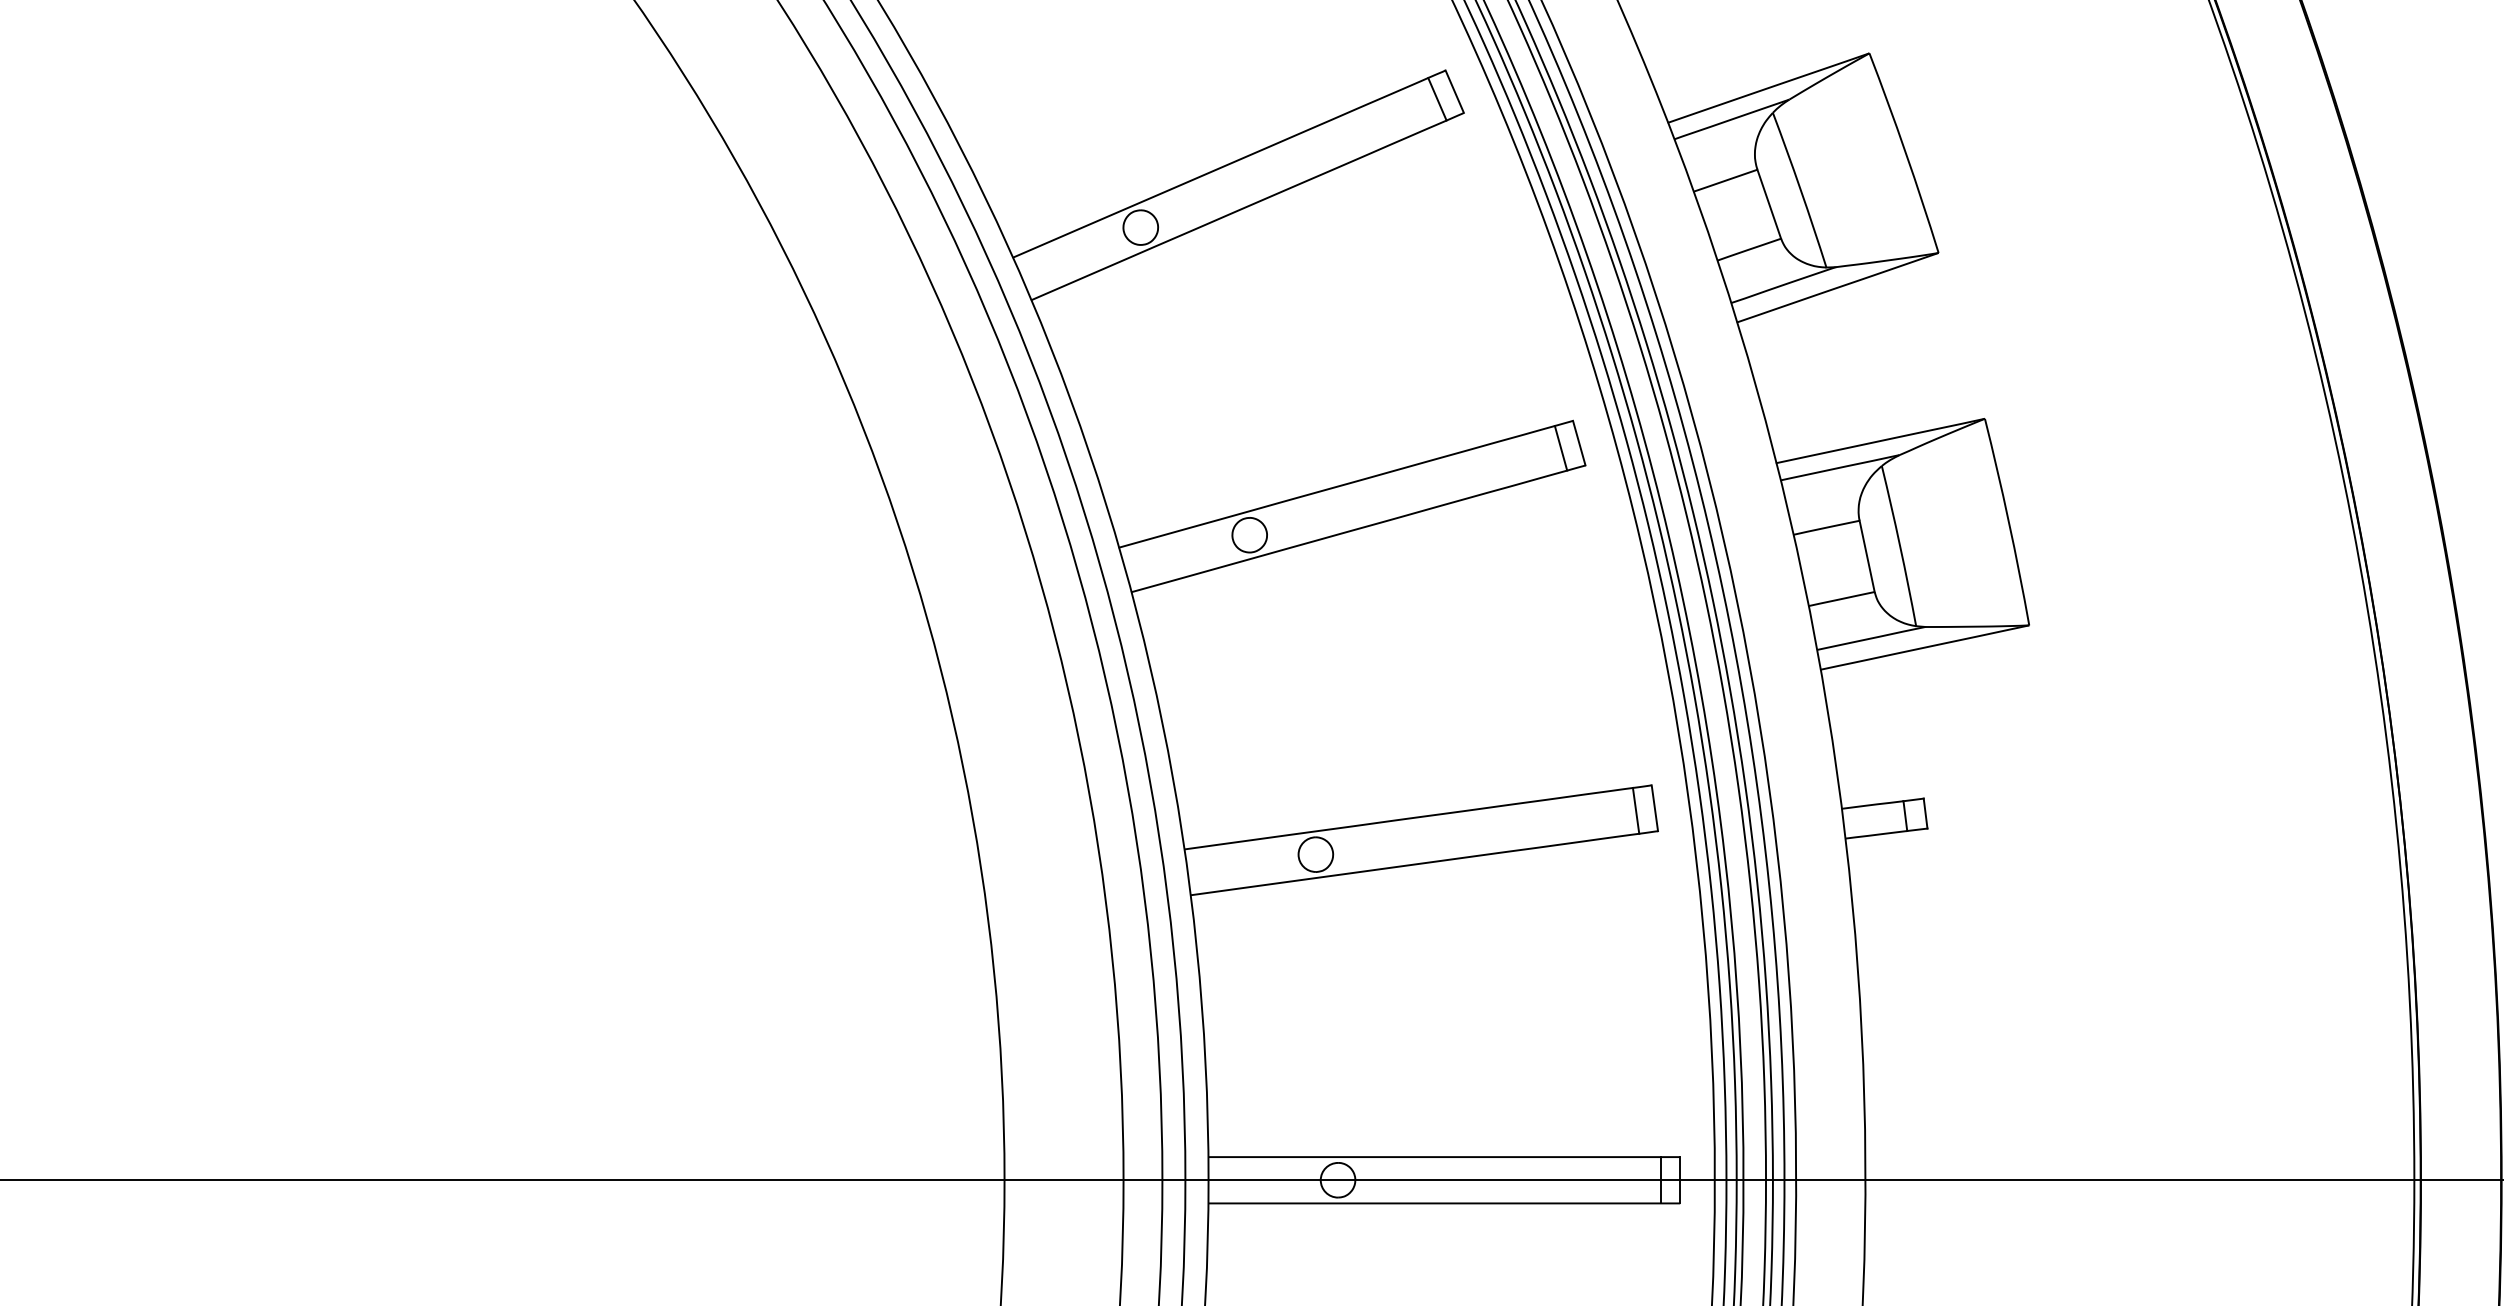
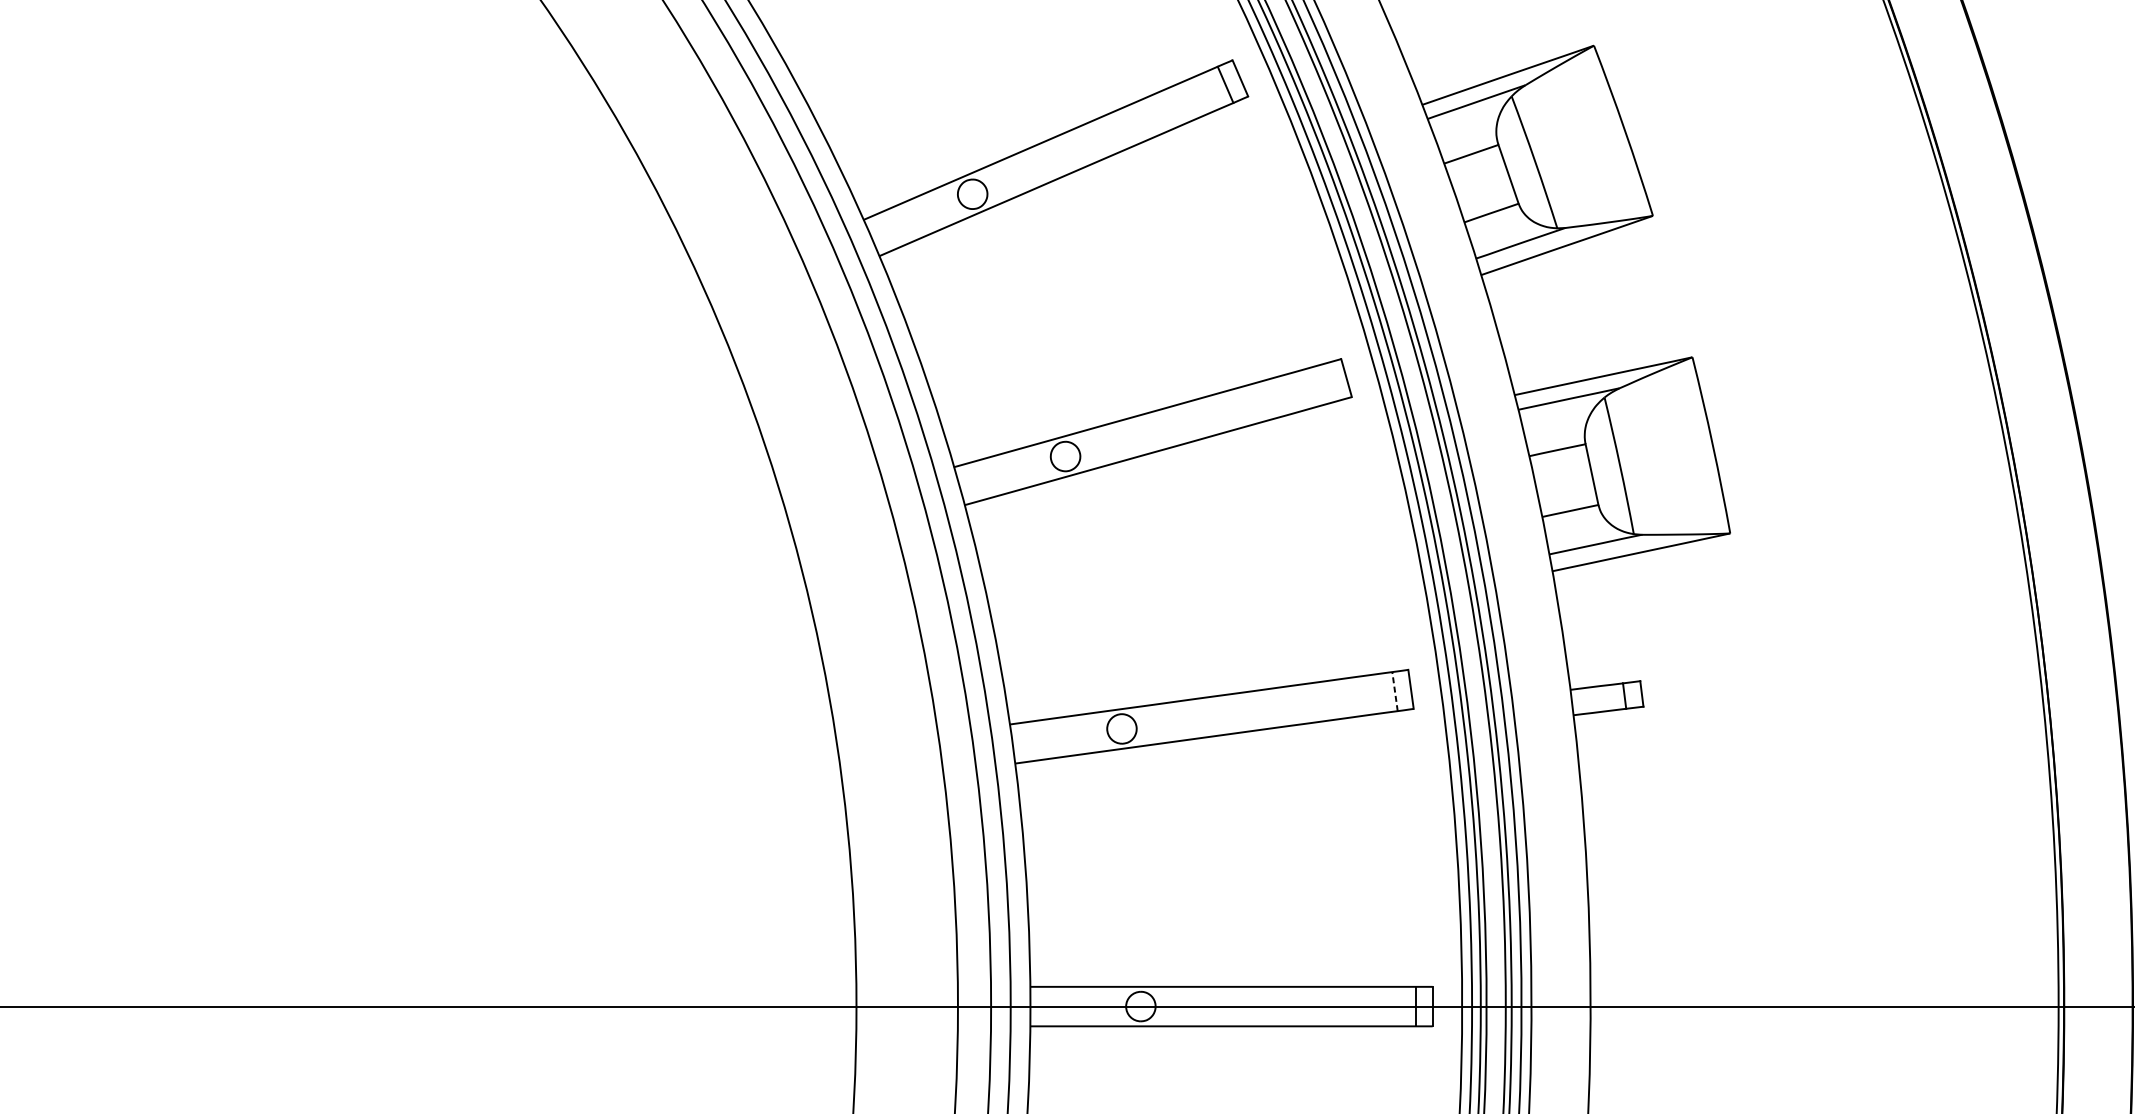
line: (1560, 448) -> (1330, 382), removed
line: (1636, 810) -> (1395, 691), solid -> dashed

